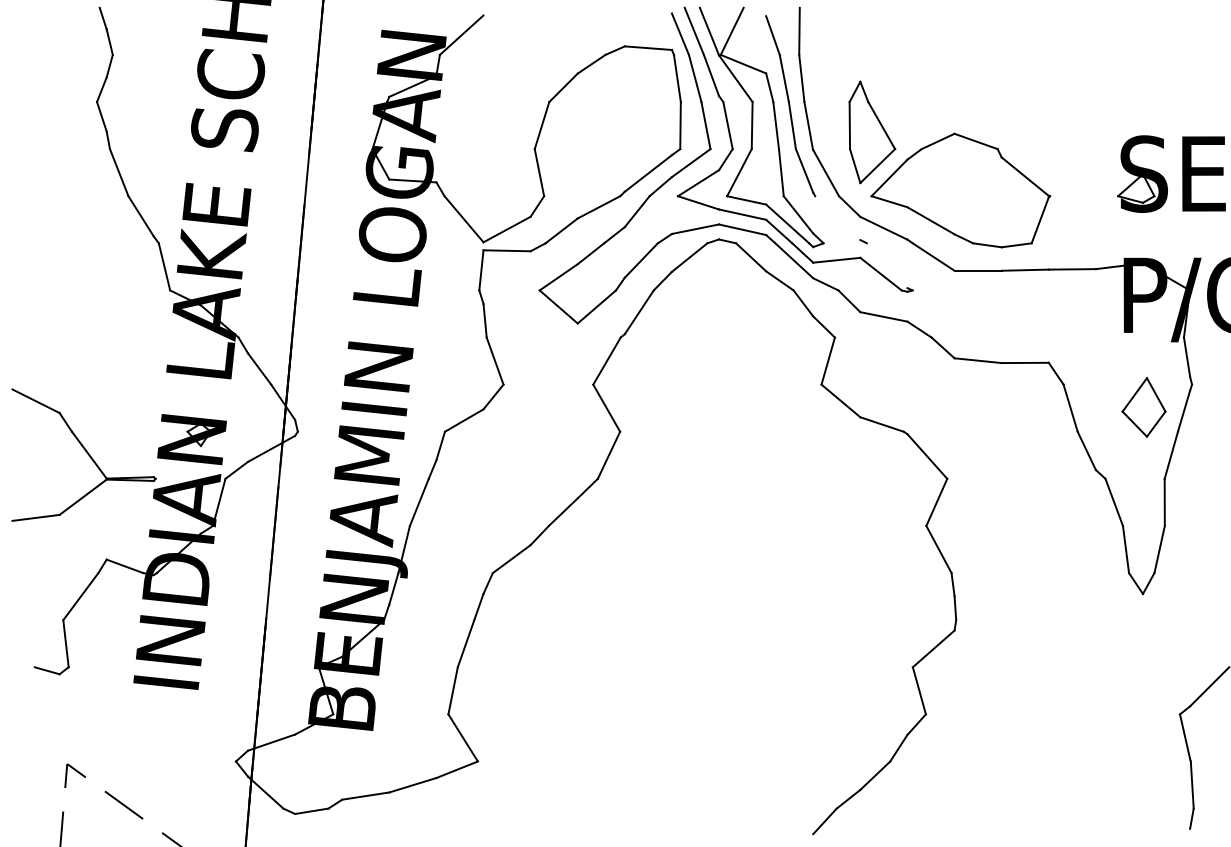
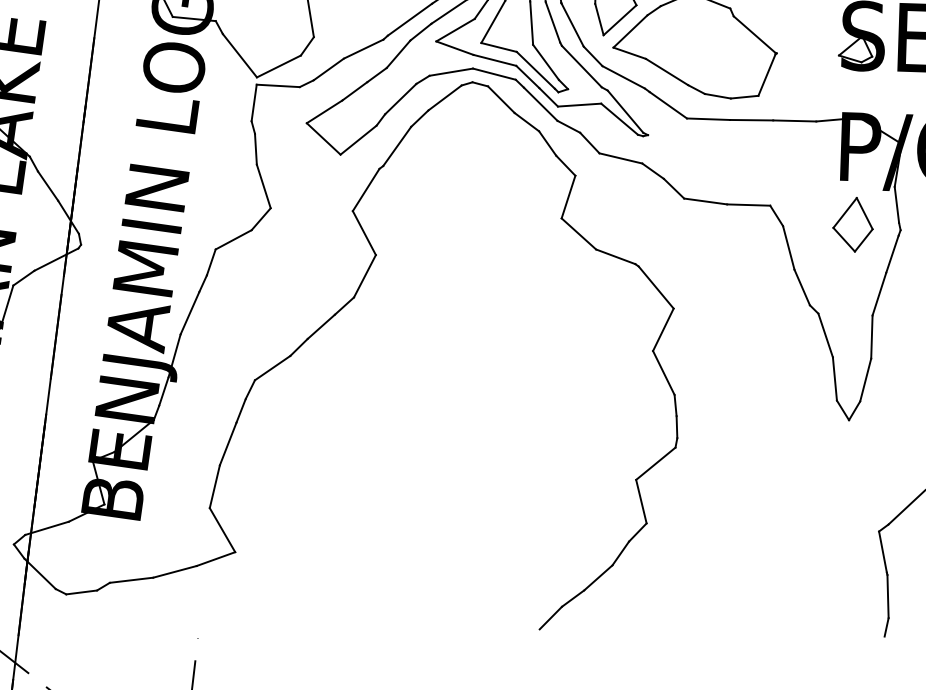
line: (837, 218) -> (581, 66), added
line: (886, 265) -> (624, 111), added
part: (1143, 407) -> (852, 224), moved

